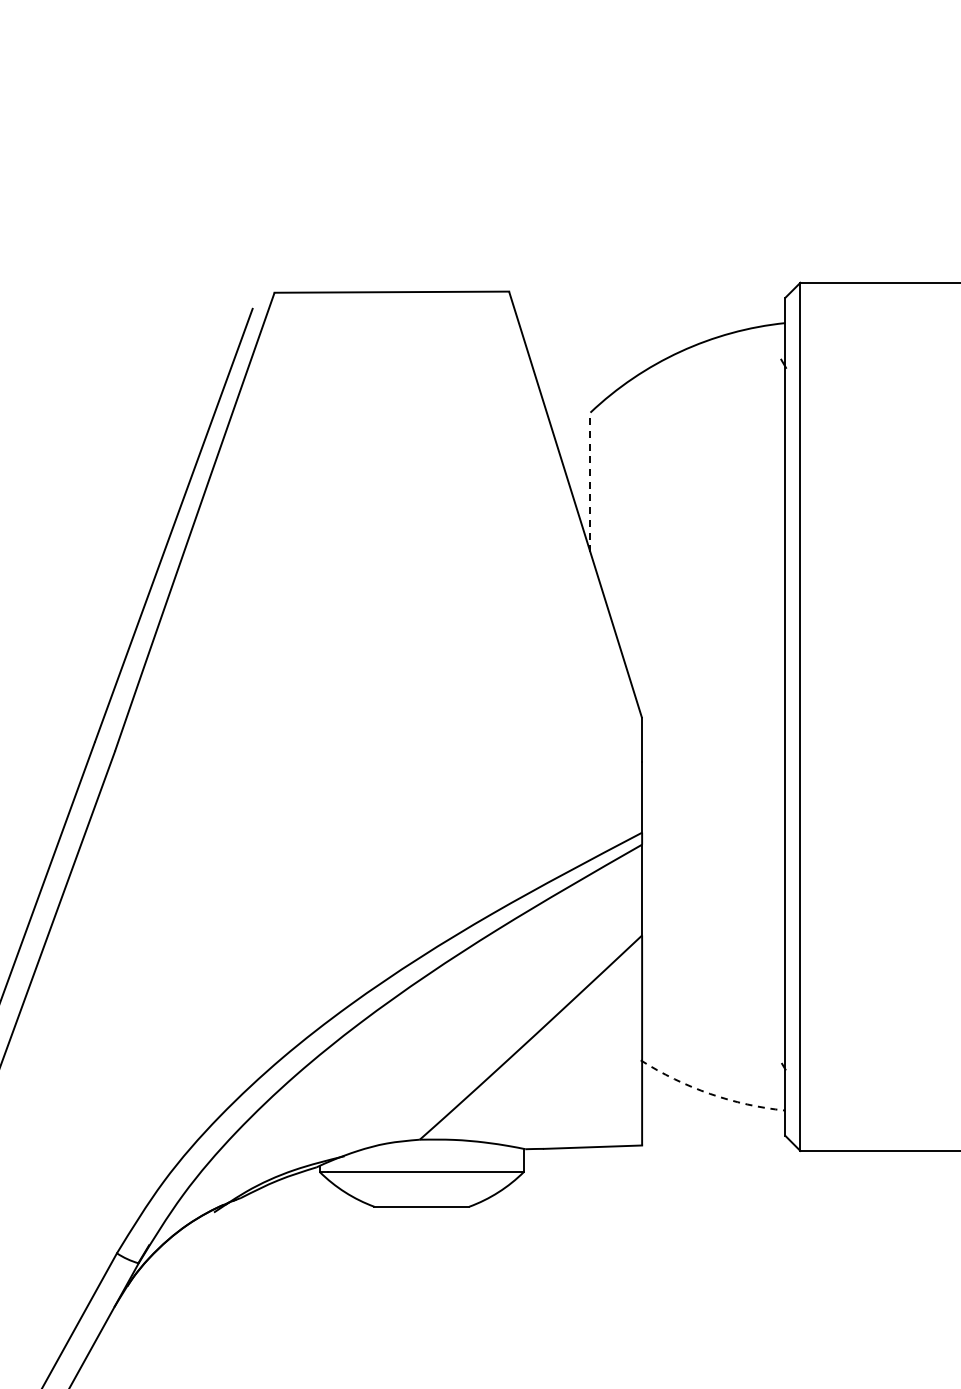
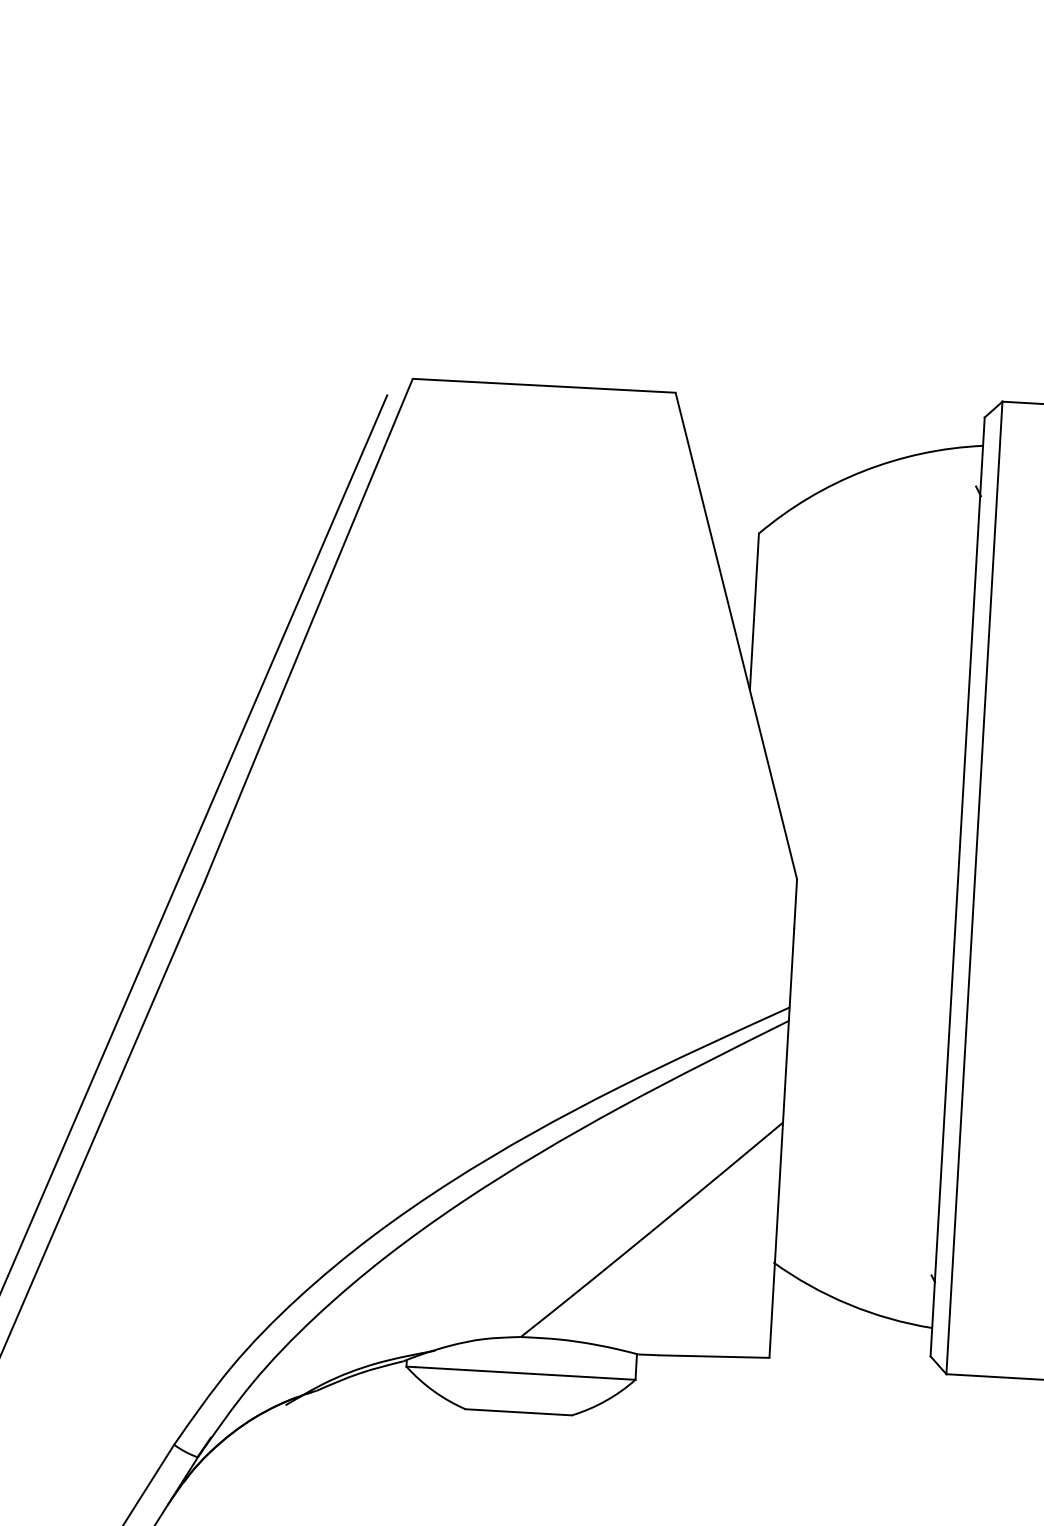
line: (590, 482) -> (754, 611), dashed -> solid
arc: (710, 1093) -> (849, 1304), dashed -> solid

